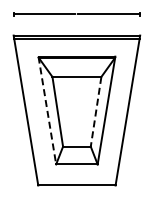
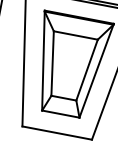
line: (47, 110) -> (43, 60), dashed -> solid
line: (96, 112) -> (87, 70), dashed -> solid

